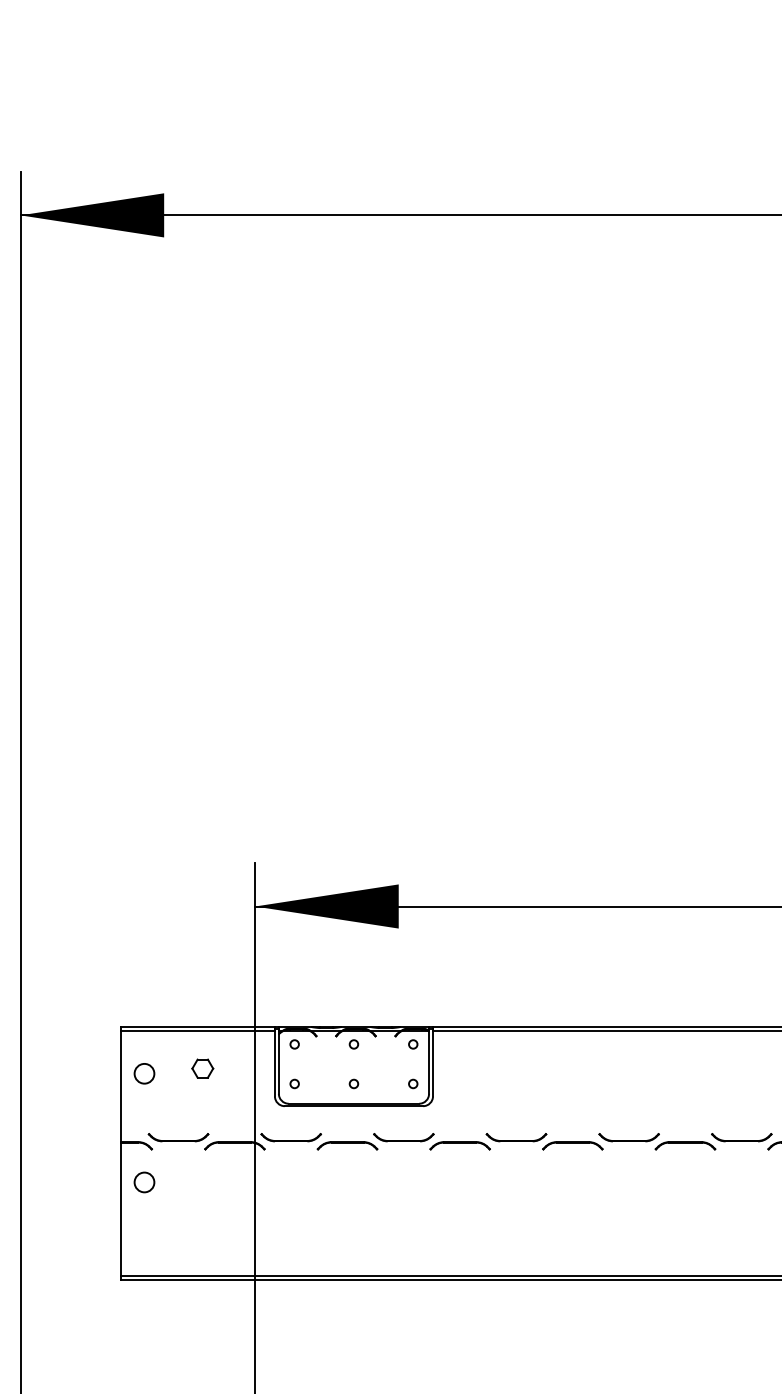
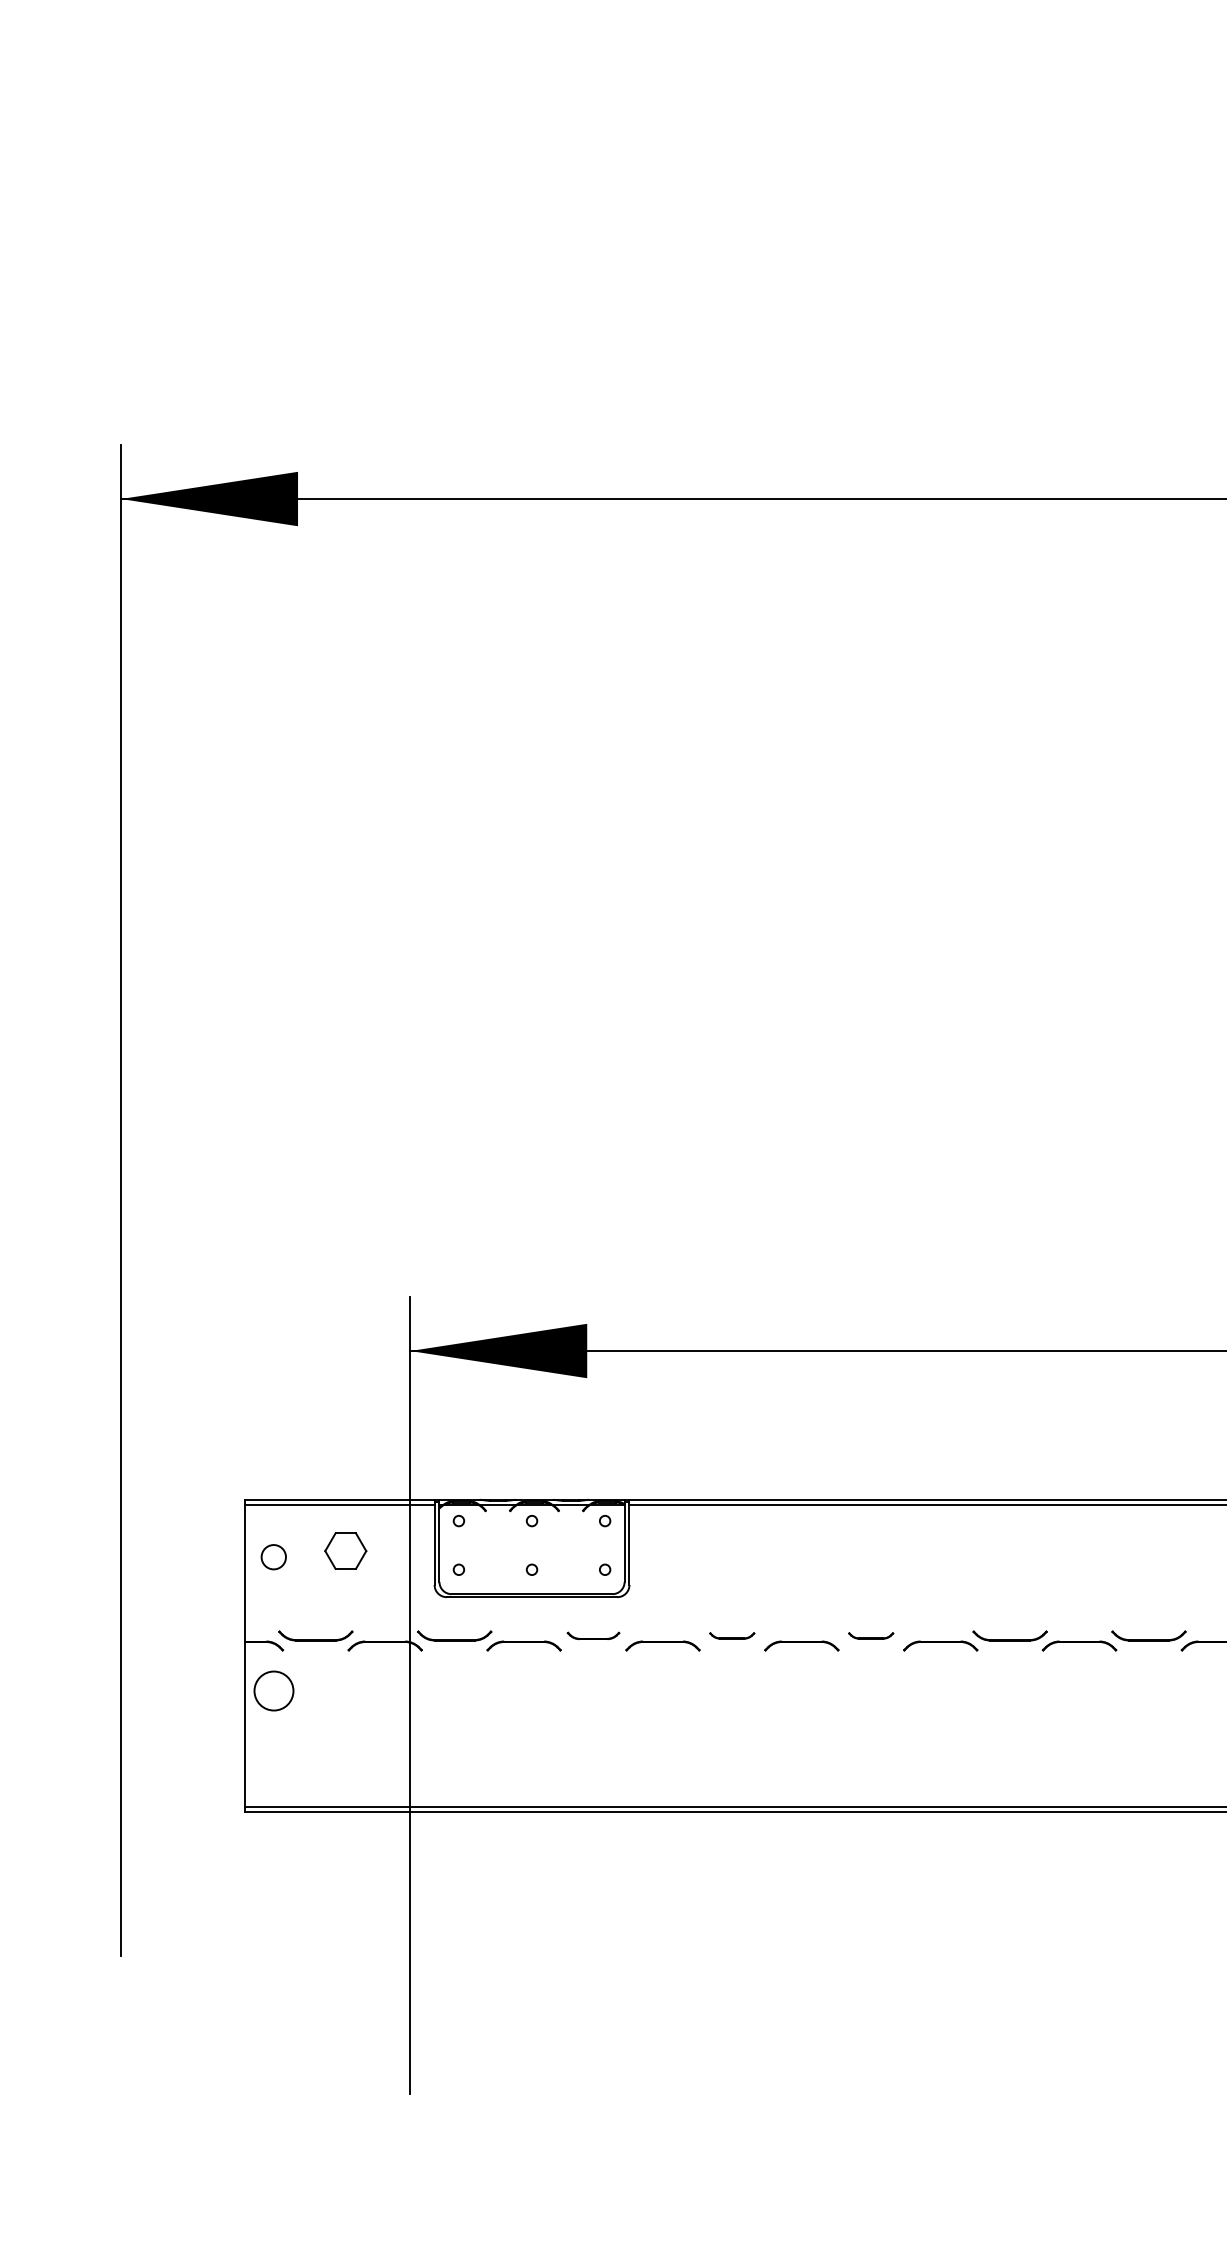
part: (202, 1068) -> (345, 1550), size x1.6
part: (403, 1137) -> (593, 1635), size x0.7
part: (515, 1137) -> (731, 1635), size x0.6
part: (628, 1137) -> (870, 1635), size x0.6
circle: (144, 1182) -> (273, 1691), size x1.6

